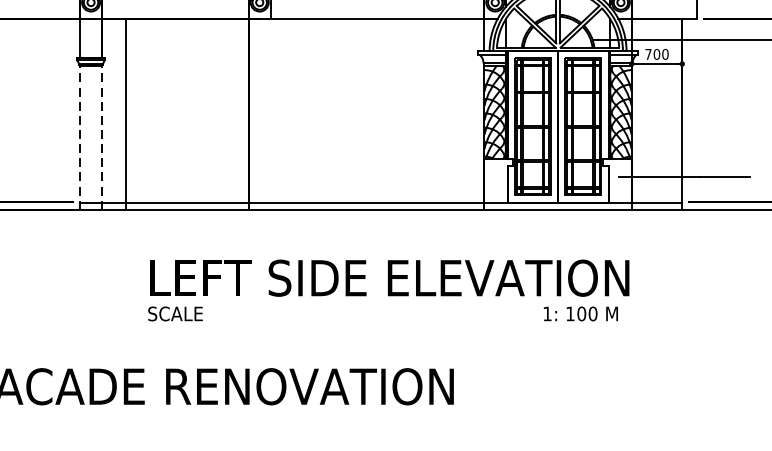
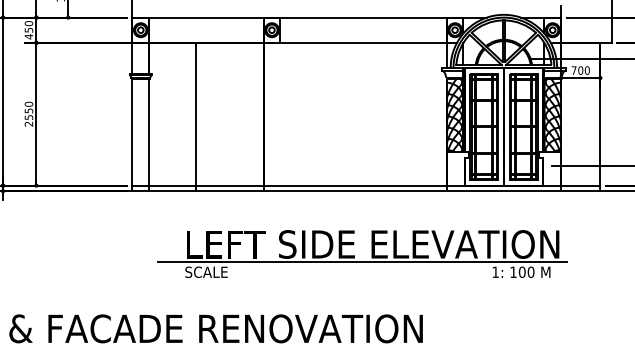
line: (126, 113) -> (196, 116), moved
line: (80, 136) -> (132, 134), dashed -> solid
line: (102, 136) -> (149, 134), dashed -> solid
line: (376, 301) -> (362, 262), added

